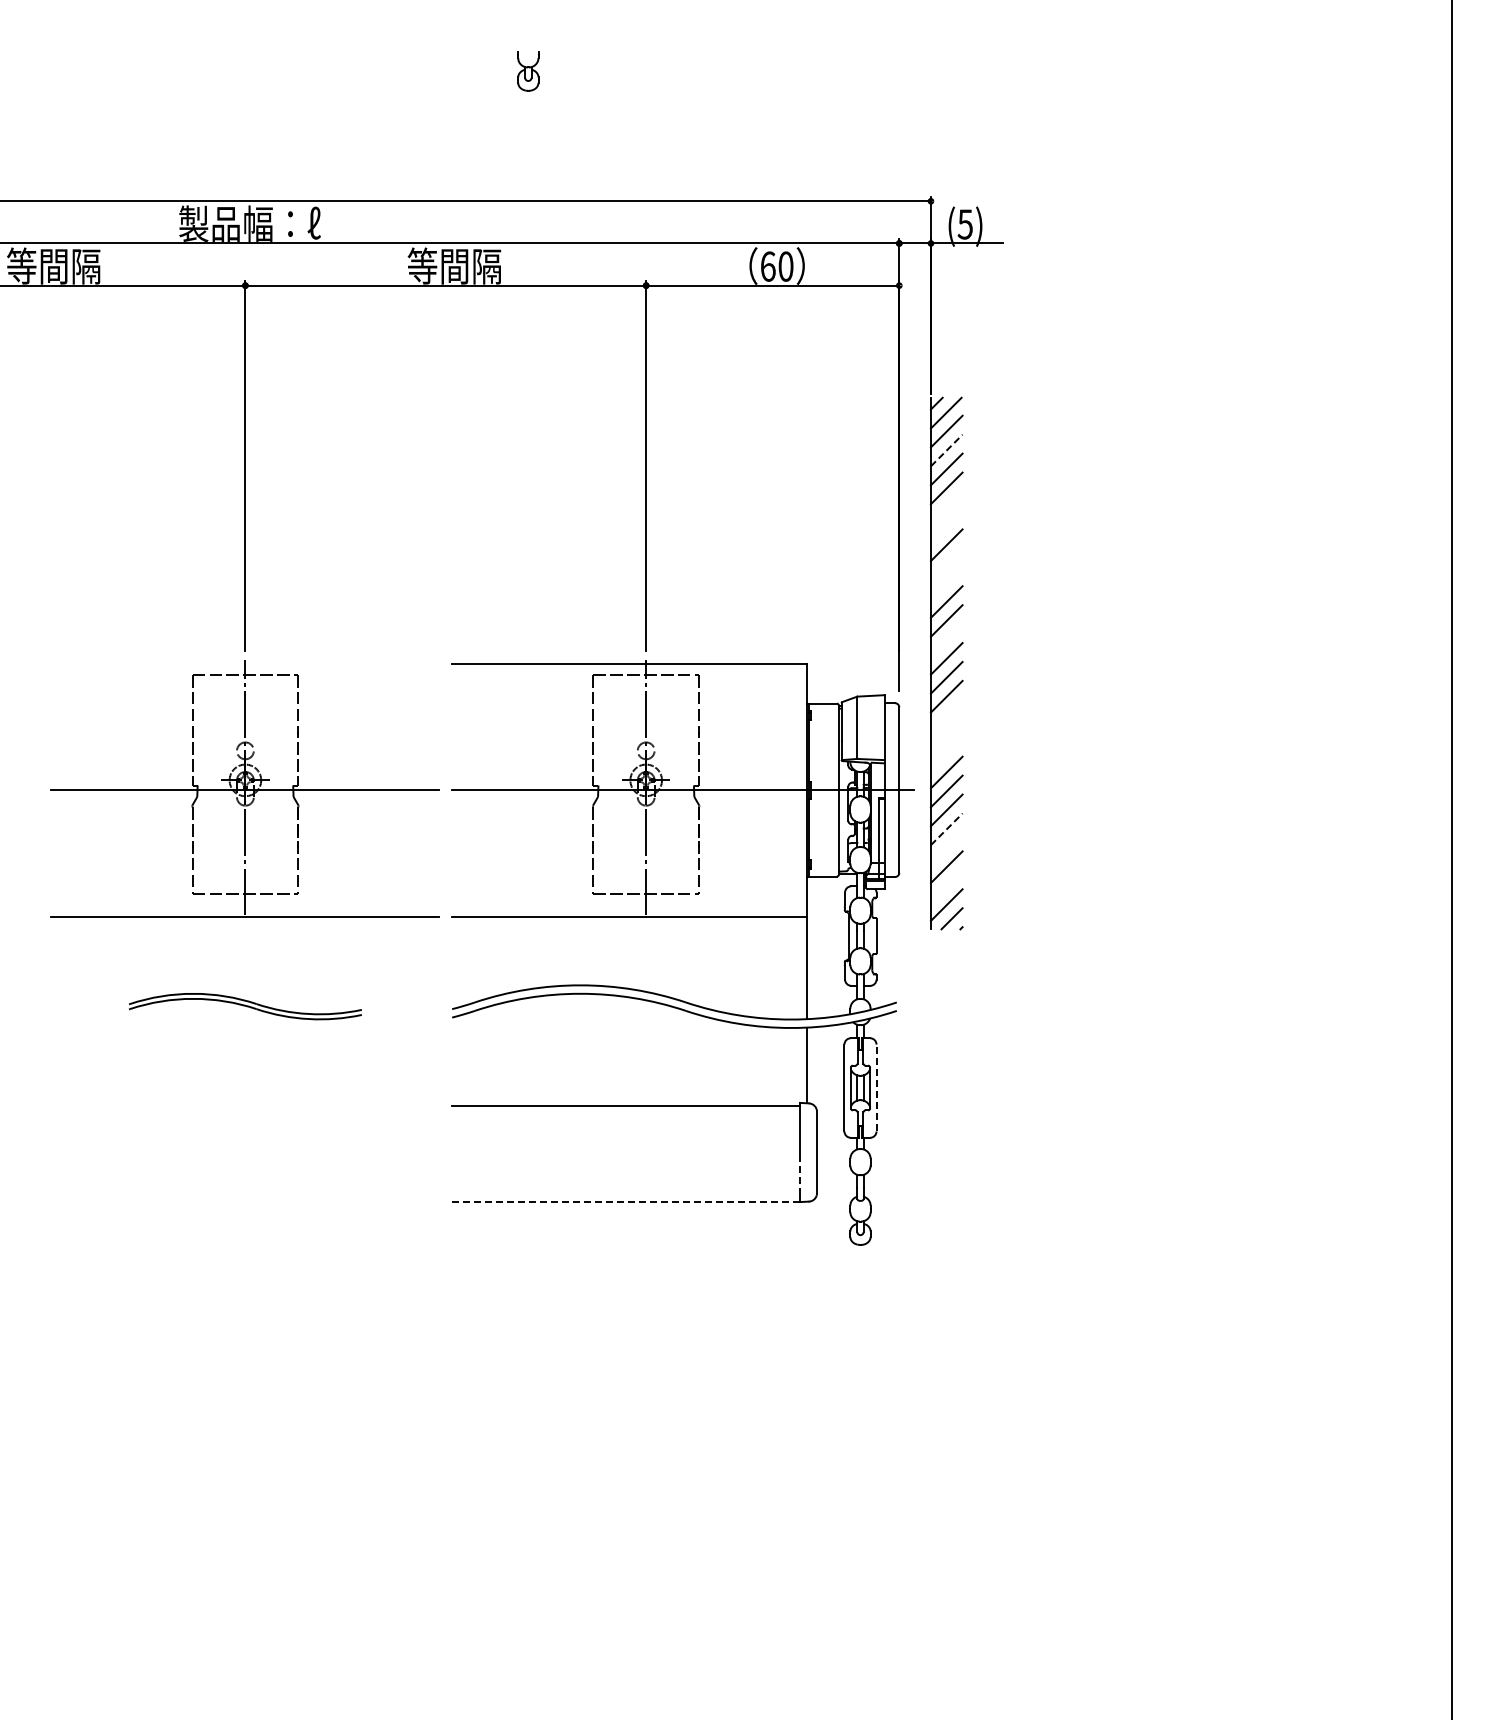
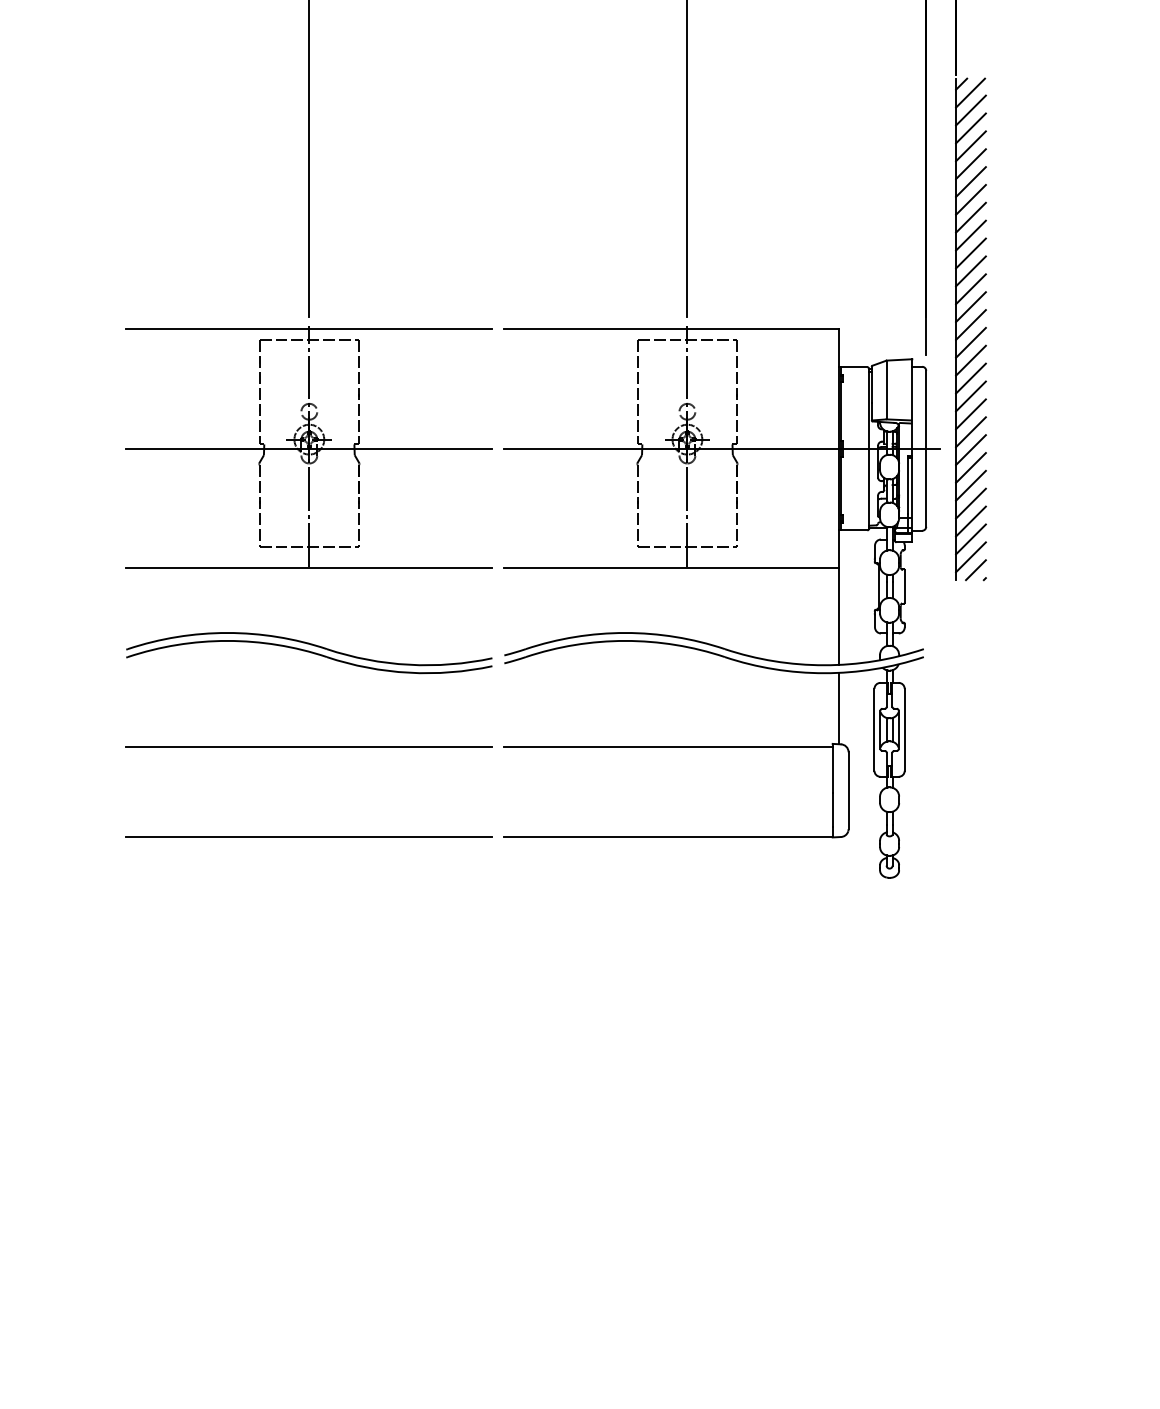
line: (947, 450) -> (971, 128), dashed -> solid
line: (946, 507) -> (970, 182), added
line: (946, 526) -> (970, 200), added
line: (946, 563) -> (970, 235), added
line: (946, 582) -> (970, 252), added
line: (946, 639) -> (970, 306), added
line: (245, 663) -> (309, 329), added
line: (946, 715) -> (970, 378), added
line: (946, 734) -> (970, 396), added
line: (946, 753) -> (970, 414), added
line: (947, 828) -> (971, 485), dashed -> solid
line: (946, 848) -> (970, 503), added
line: (946, 885) -> (970, 538), added
part: (245, 1006) -> (309, 652), size x1.67
line: (876, 1087) -> (904, 729), dashed -> solid
line: (245, 1105) -> (309, 746), added
line: (800, 1173) -> (833, 810), dashed -> solid
line: (245, 1201) -> (309, 836), added
line: (625, 1201) -> (667, 836), dashed -> solid

